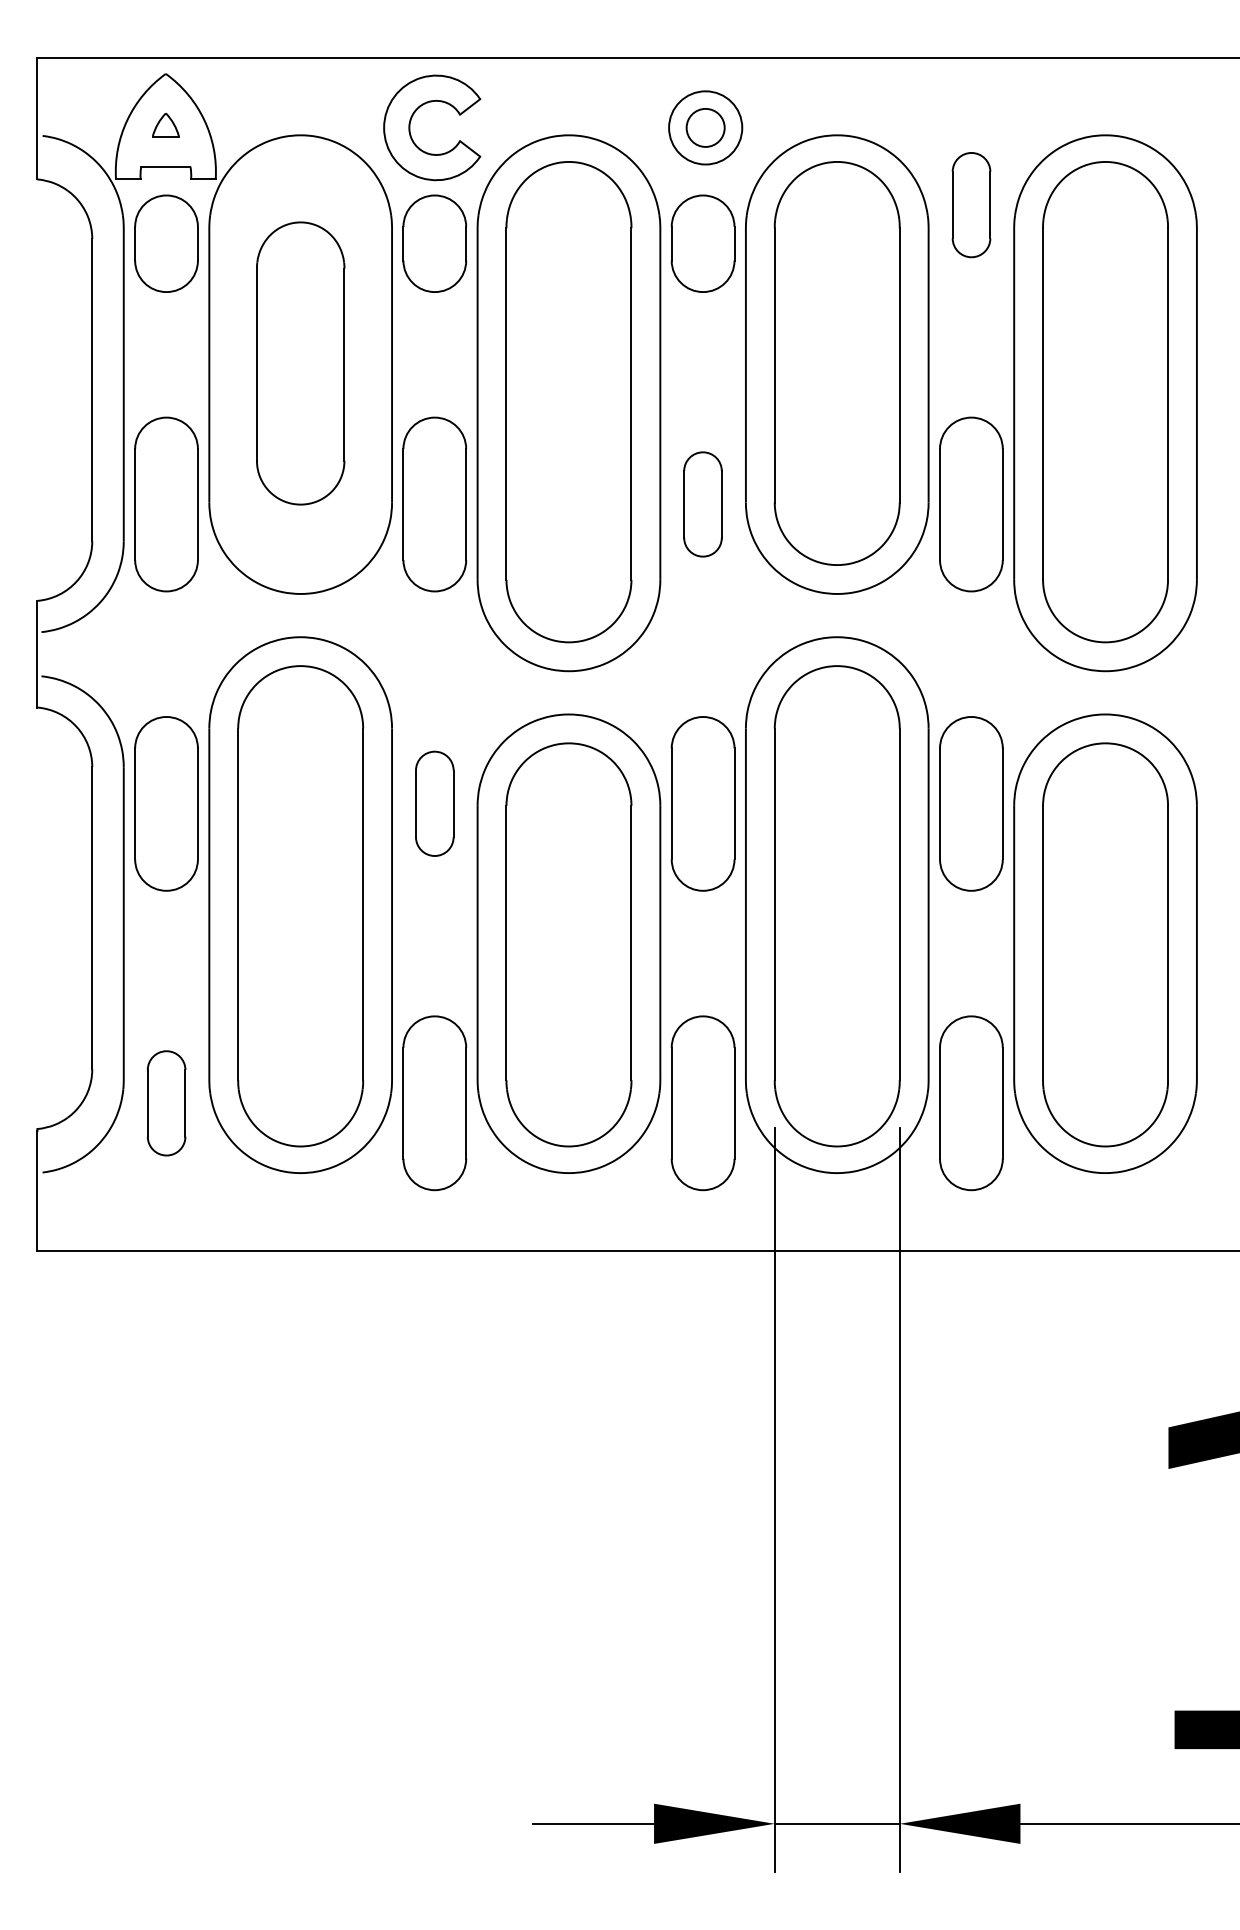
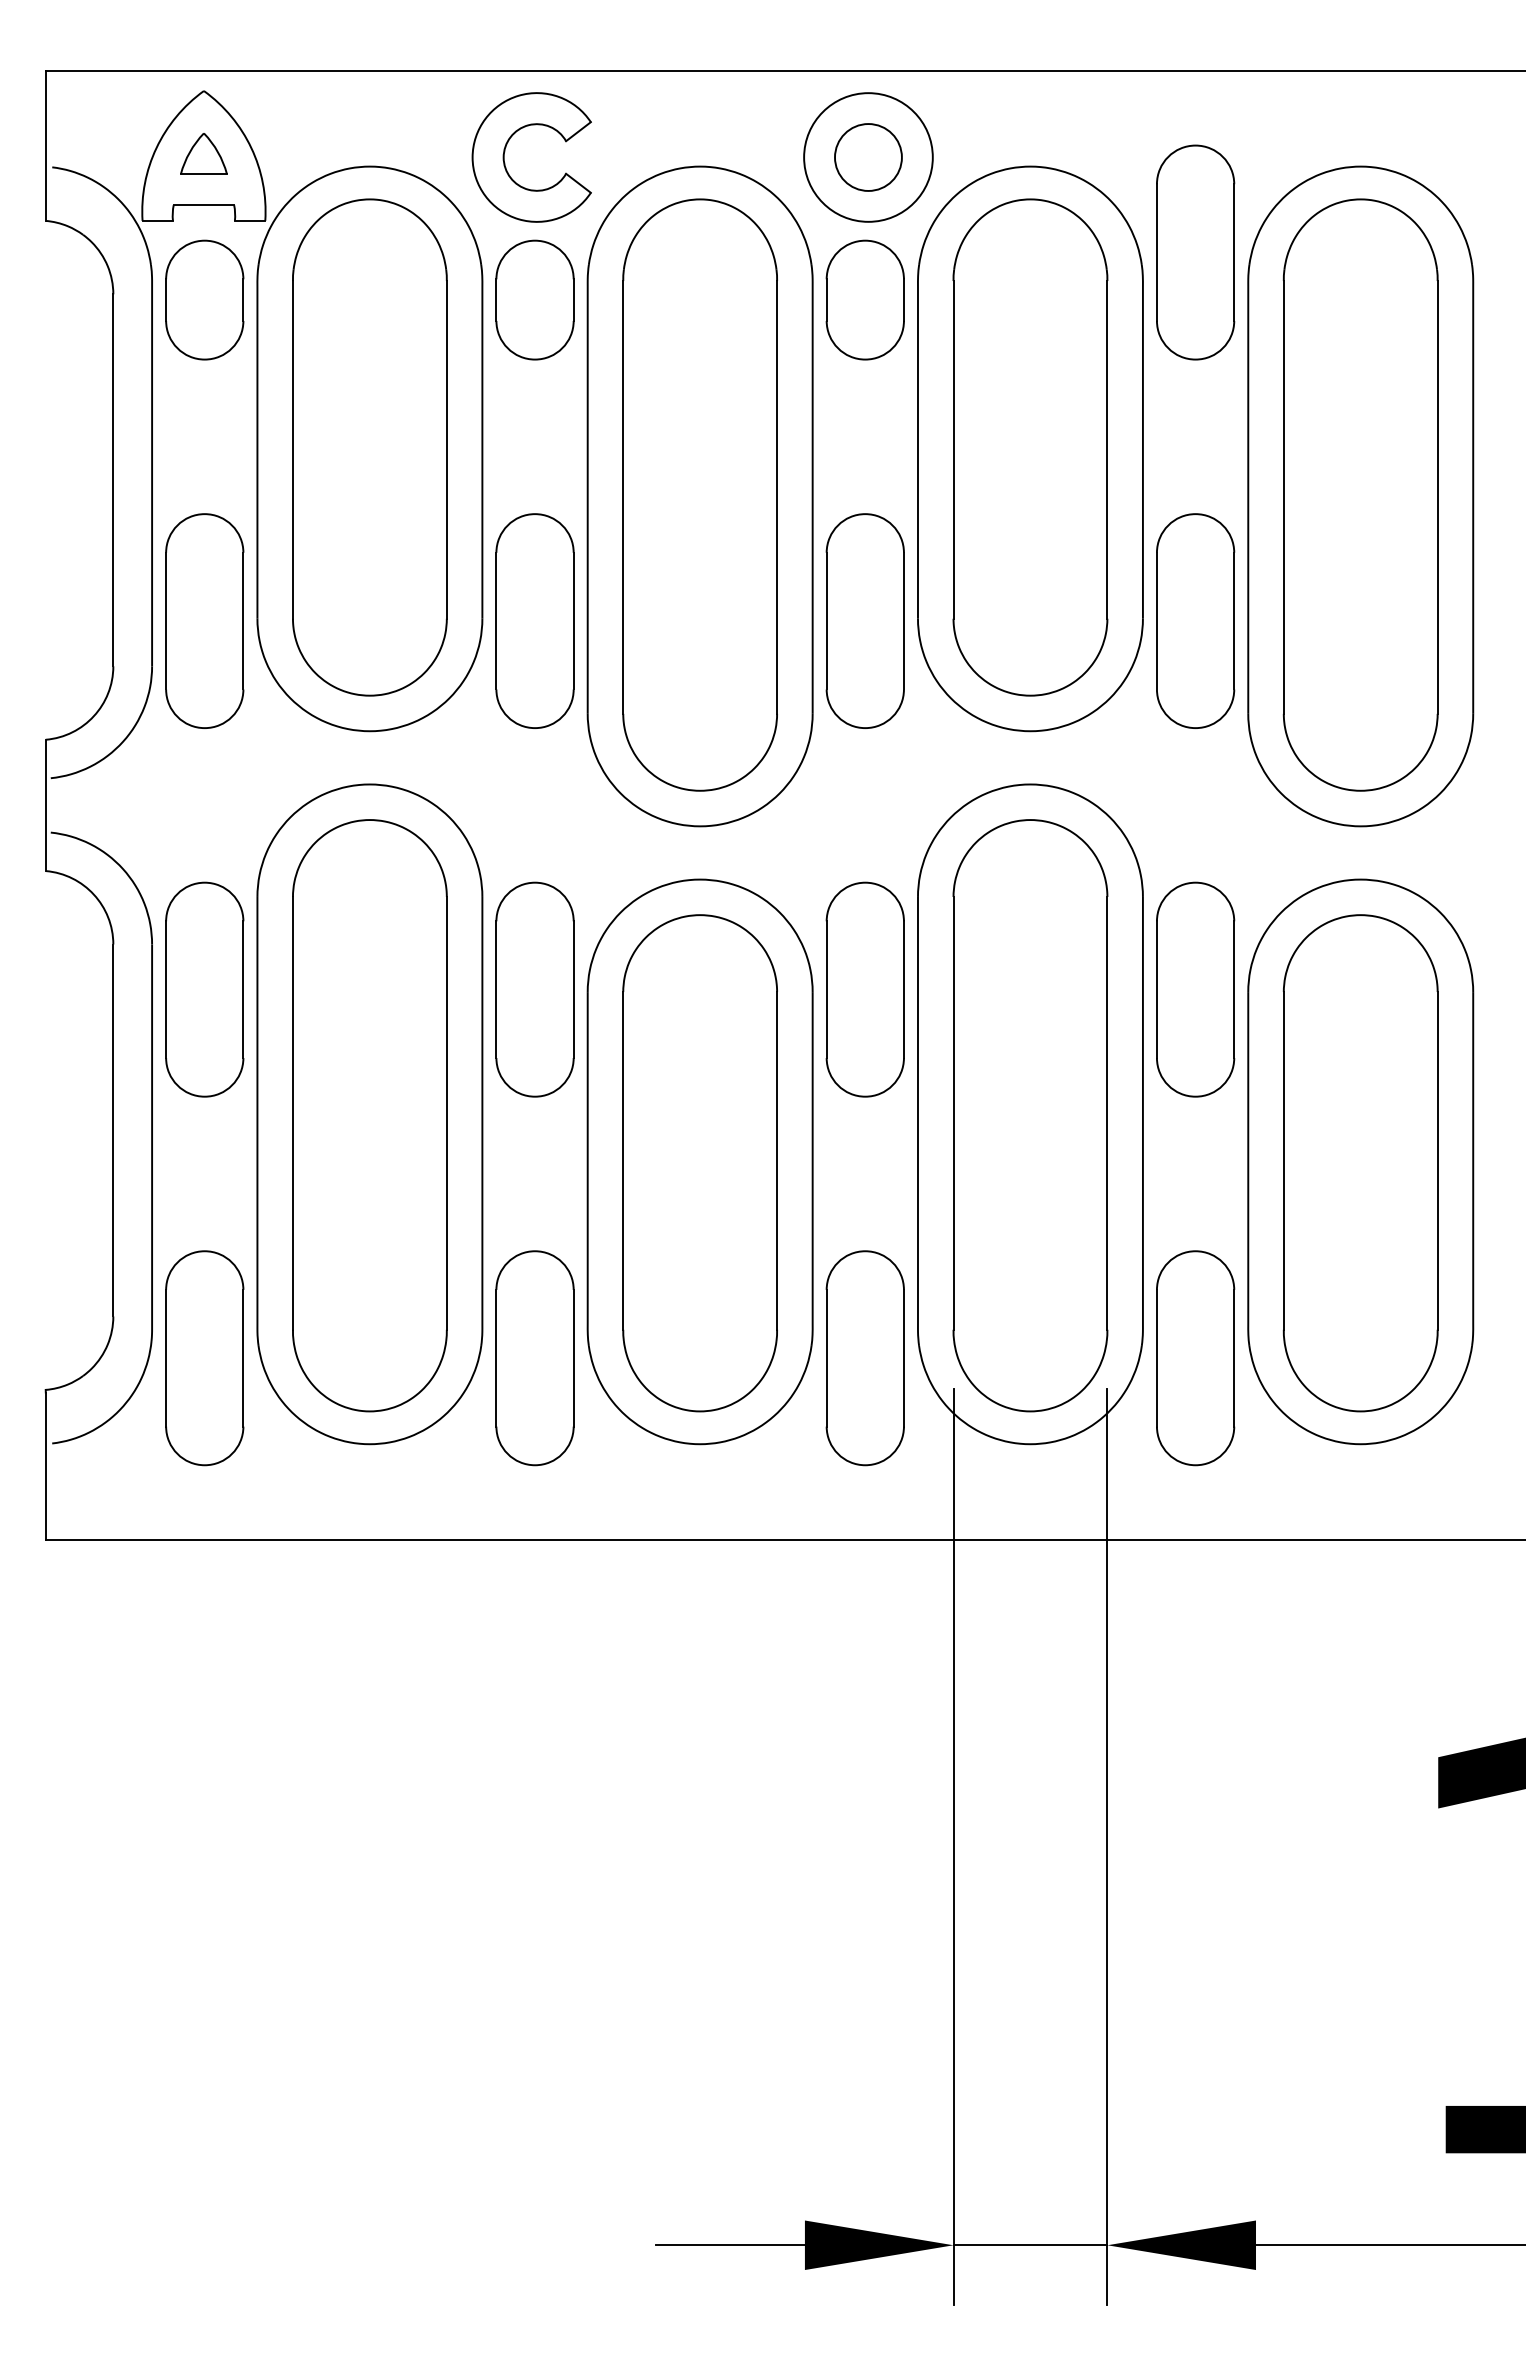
part: (165, 124) -> (203, 153), size x1.43
circle: (705, 127) -> (868, 157), size x1.43
circle: (705, 127) -> (868, 157), size x1.43
part: (971, 205) -> (1195, 252), size x1.67
part: (300, 363) -> (369, 447), size x1.43
part: (702, 504) -> (864, 620), size x1.67
part: (434, 803) -> (534, 989), size x1.67
part: (166, 1103) -> (204, 1358), size x1.67

